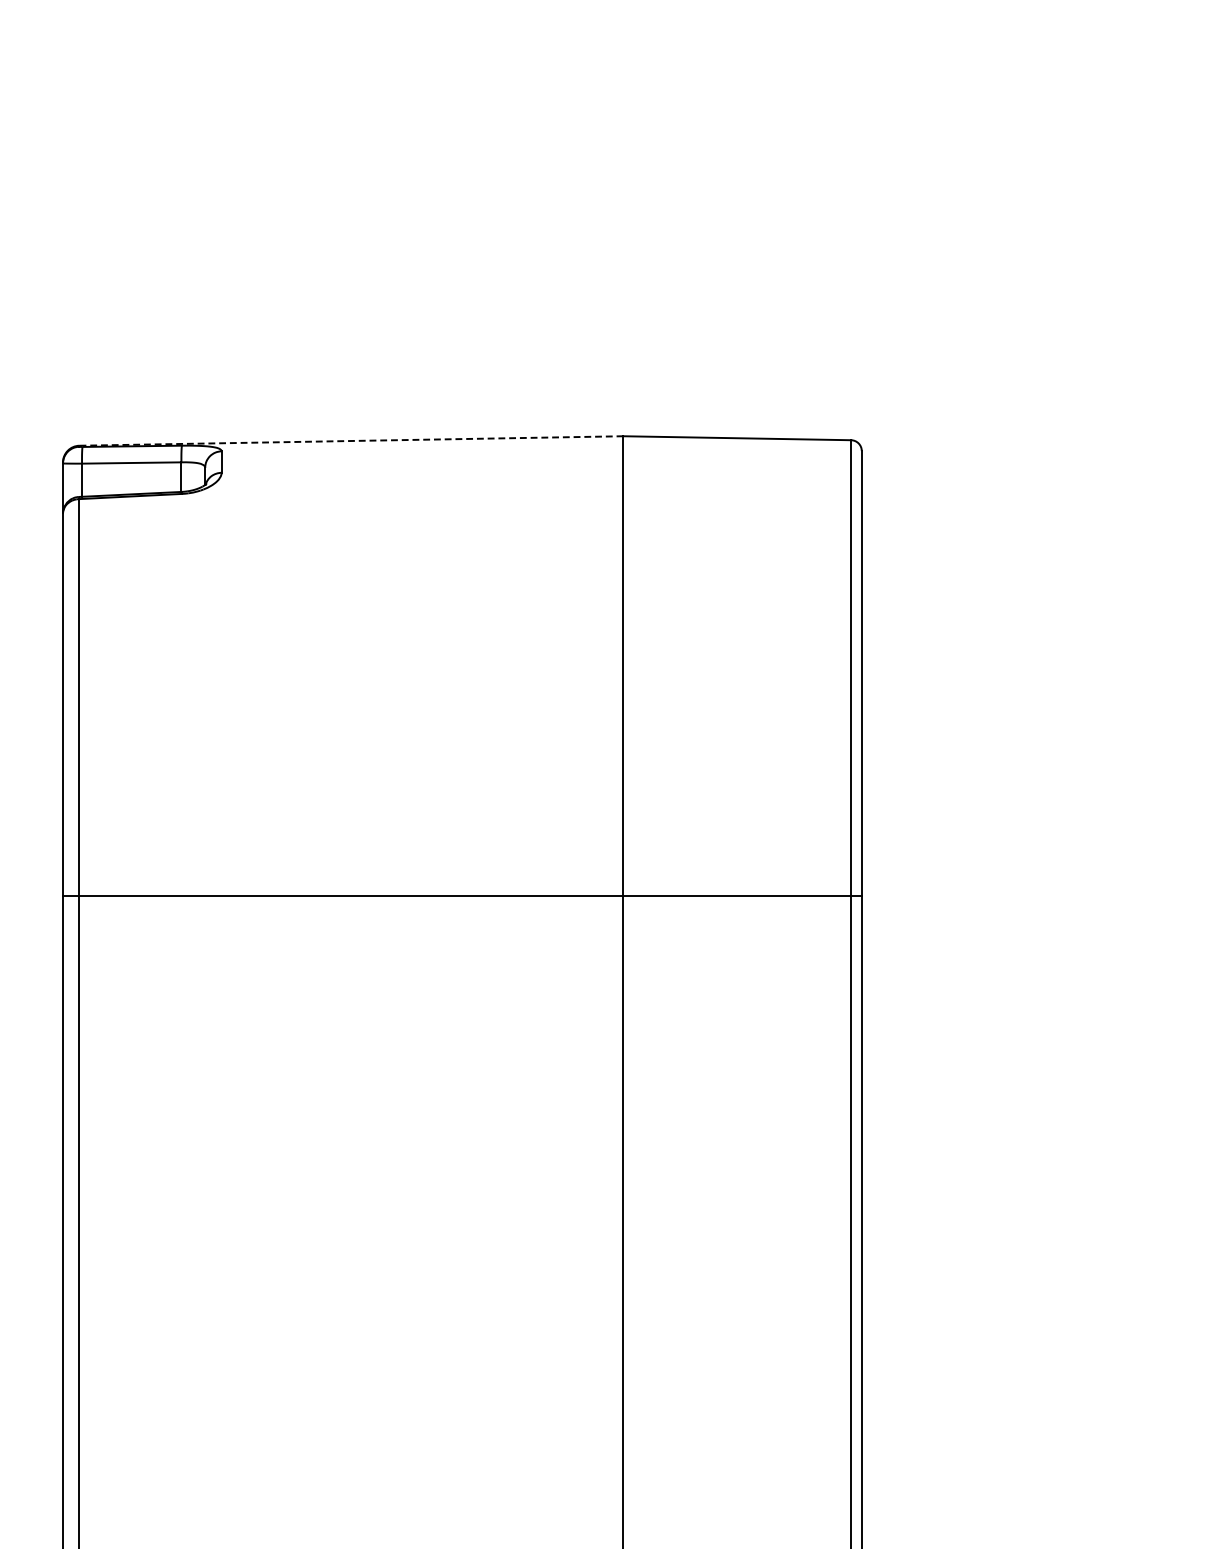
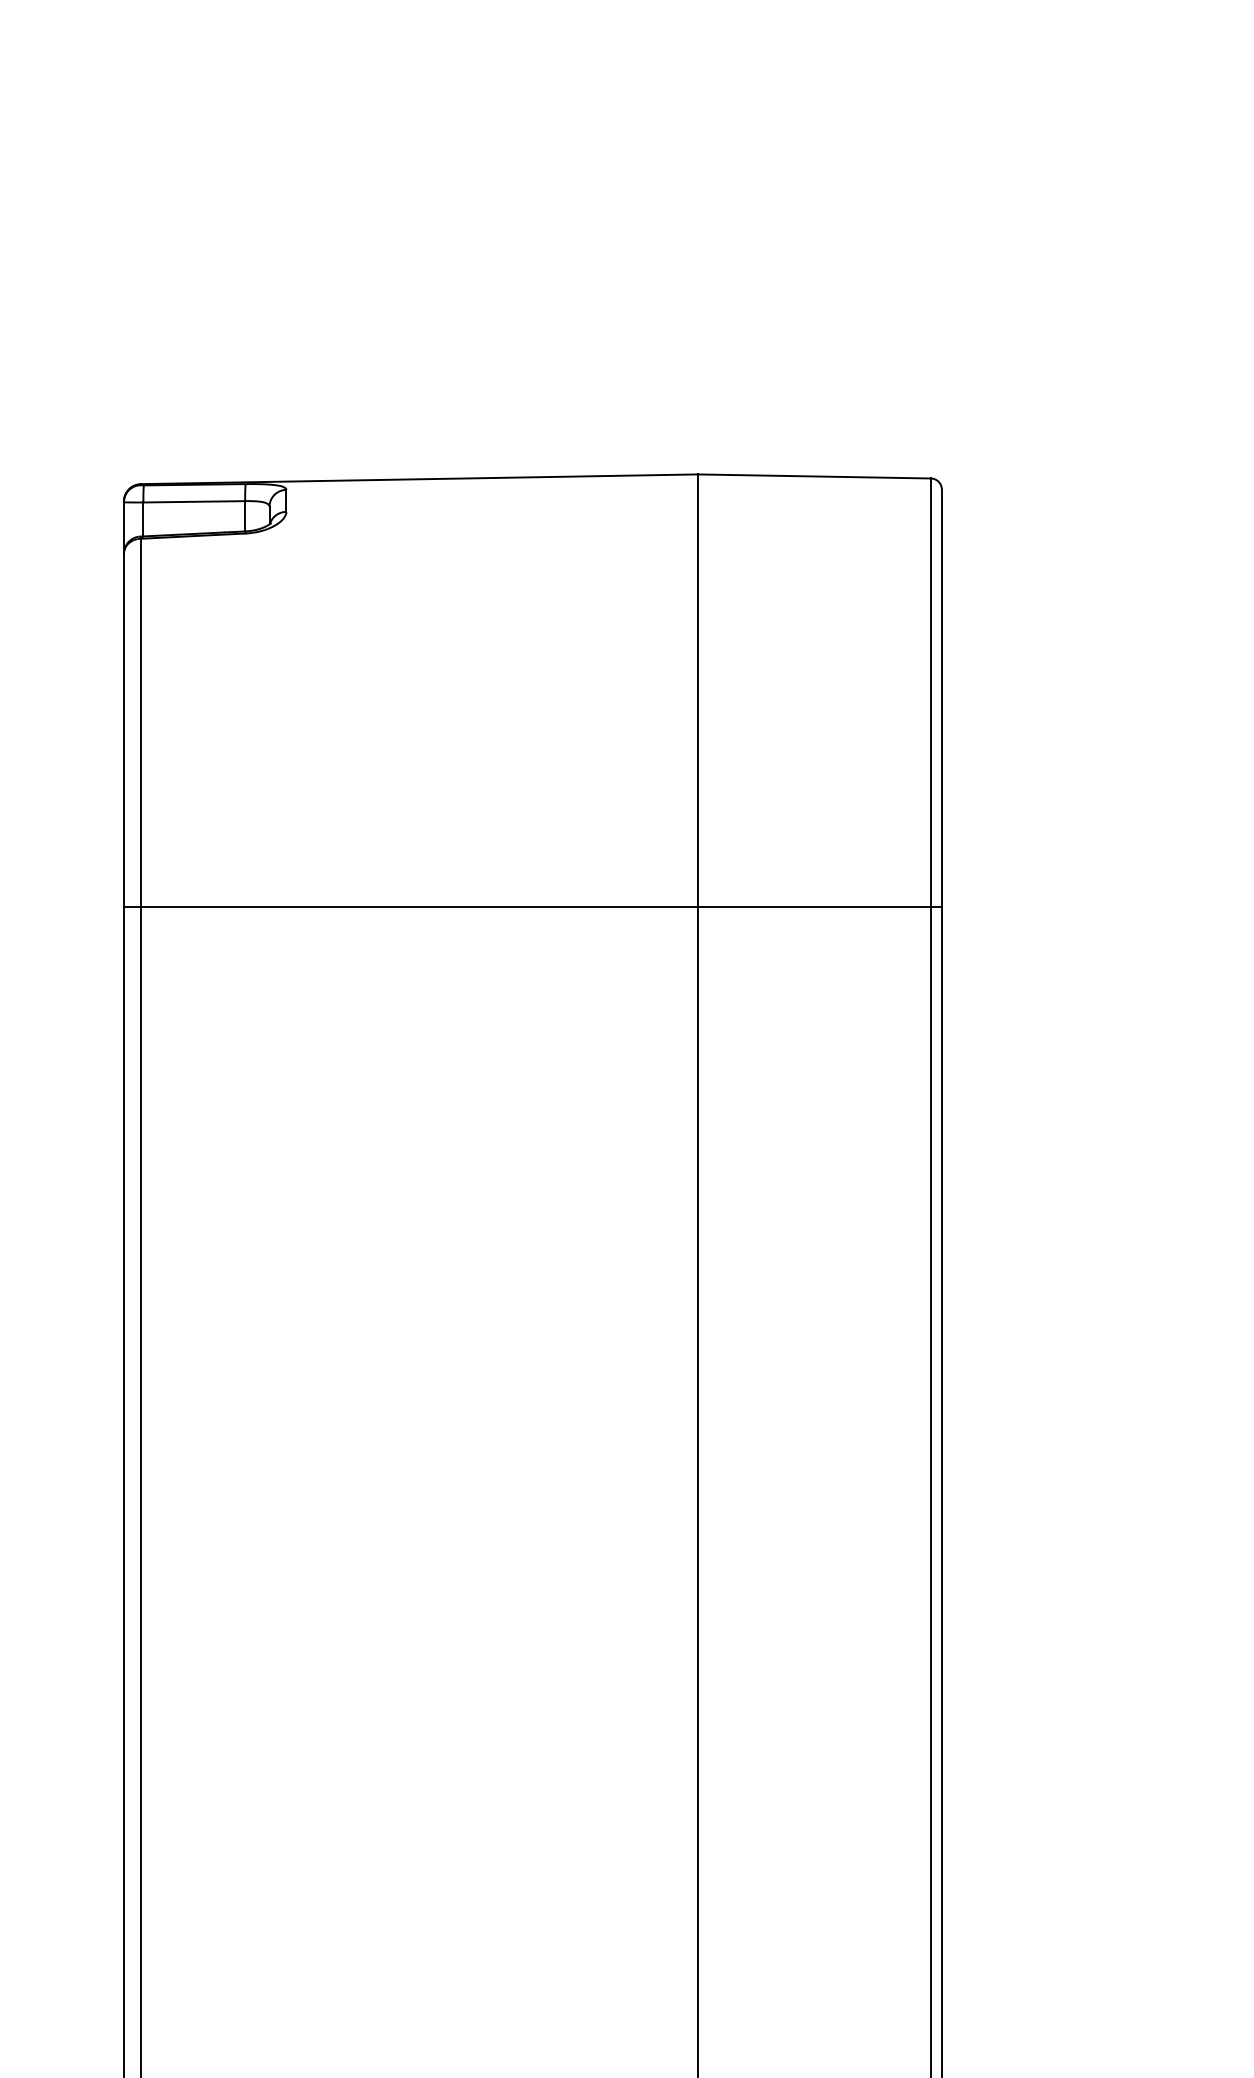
line: (351, 441) -> (419, 479), dashed -> solid
line: (461, 895) -> (532, 906), moved

